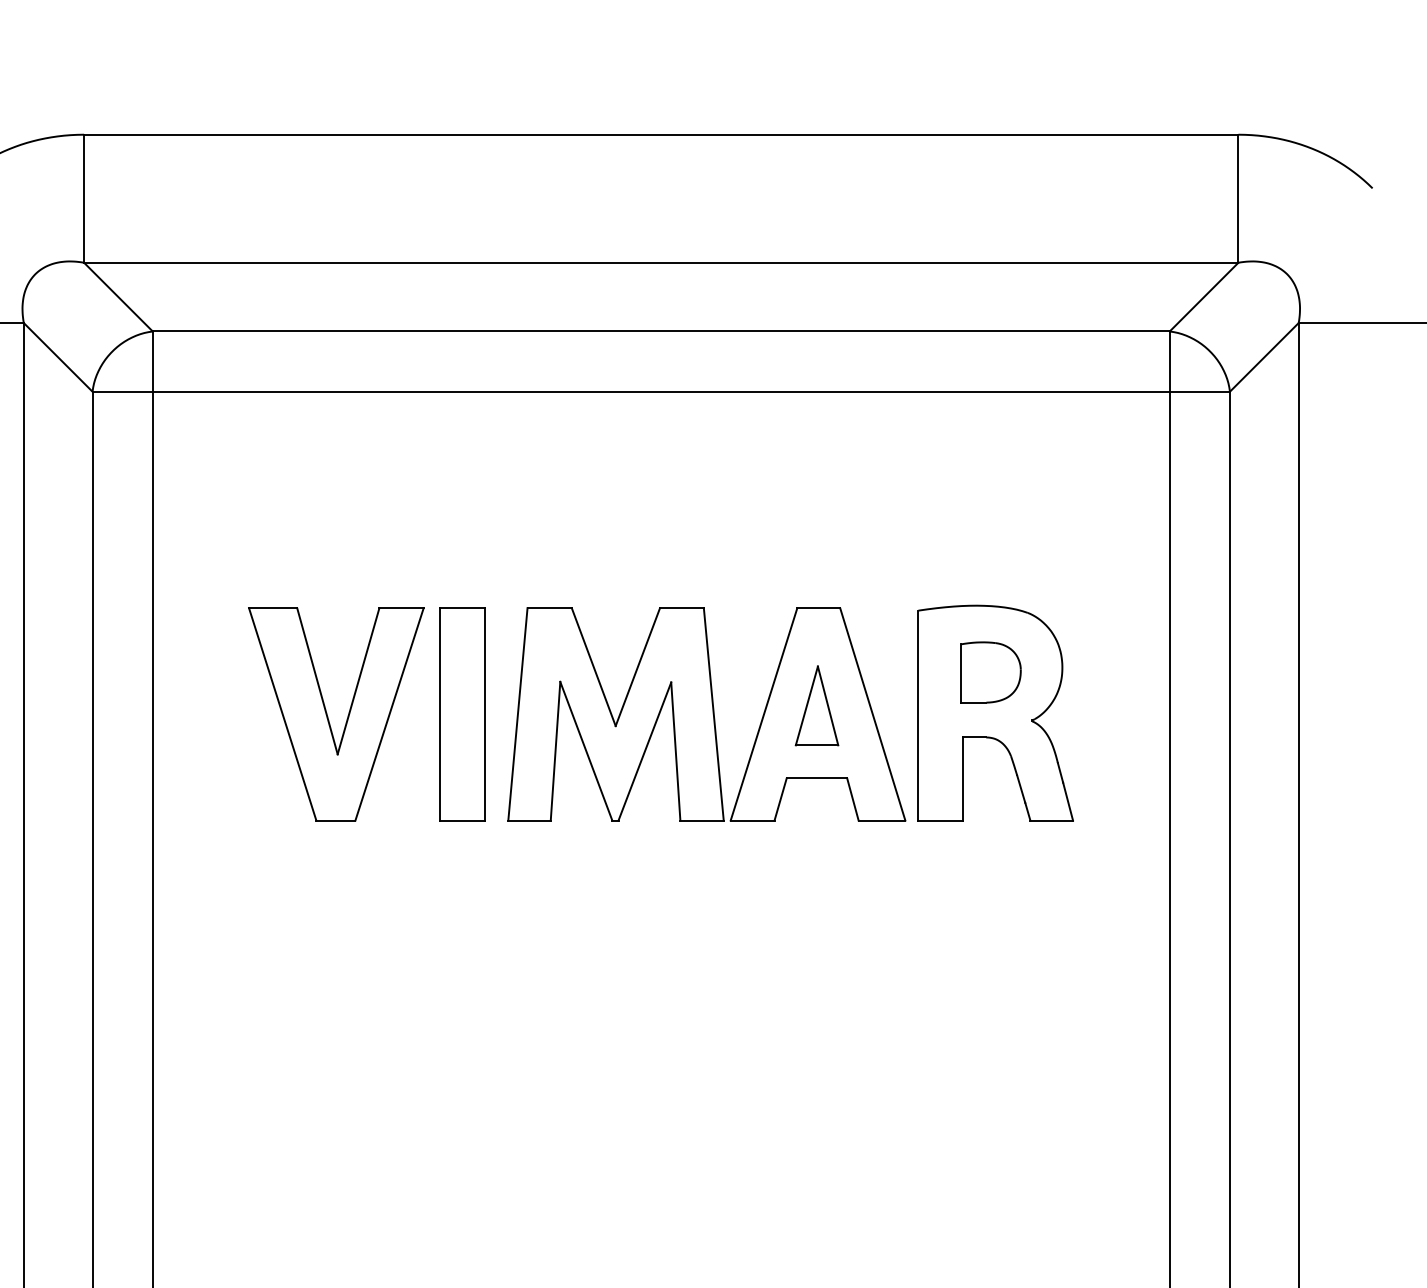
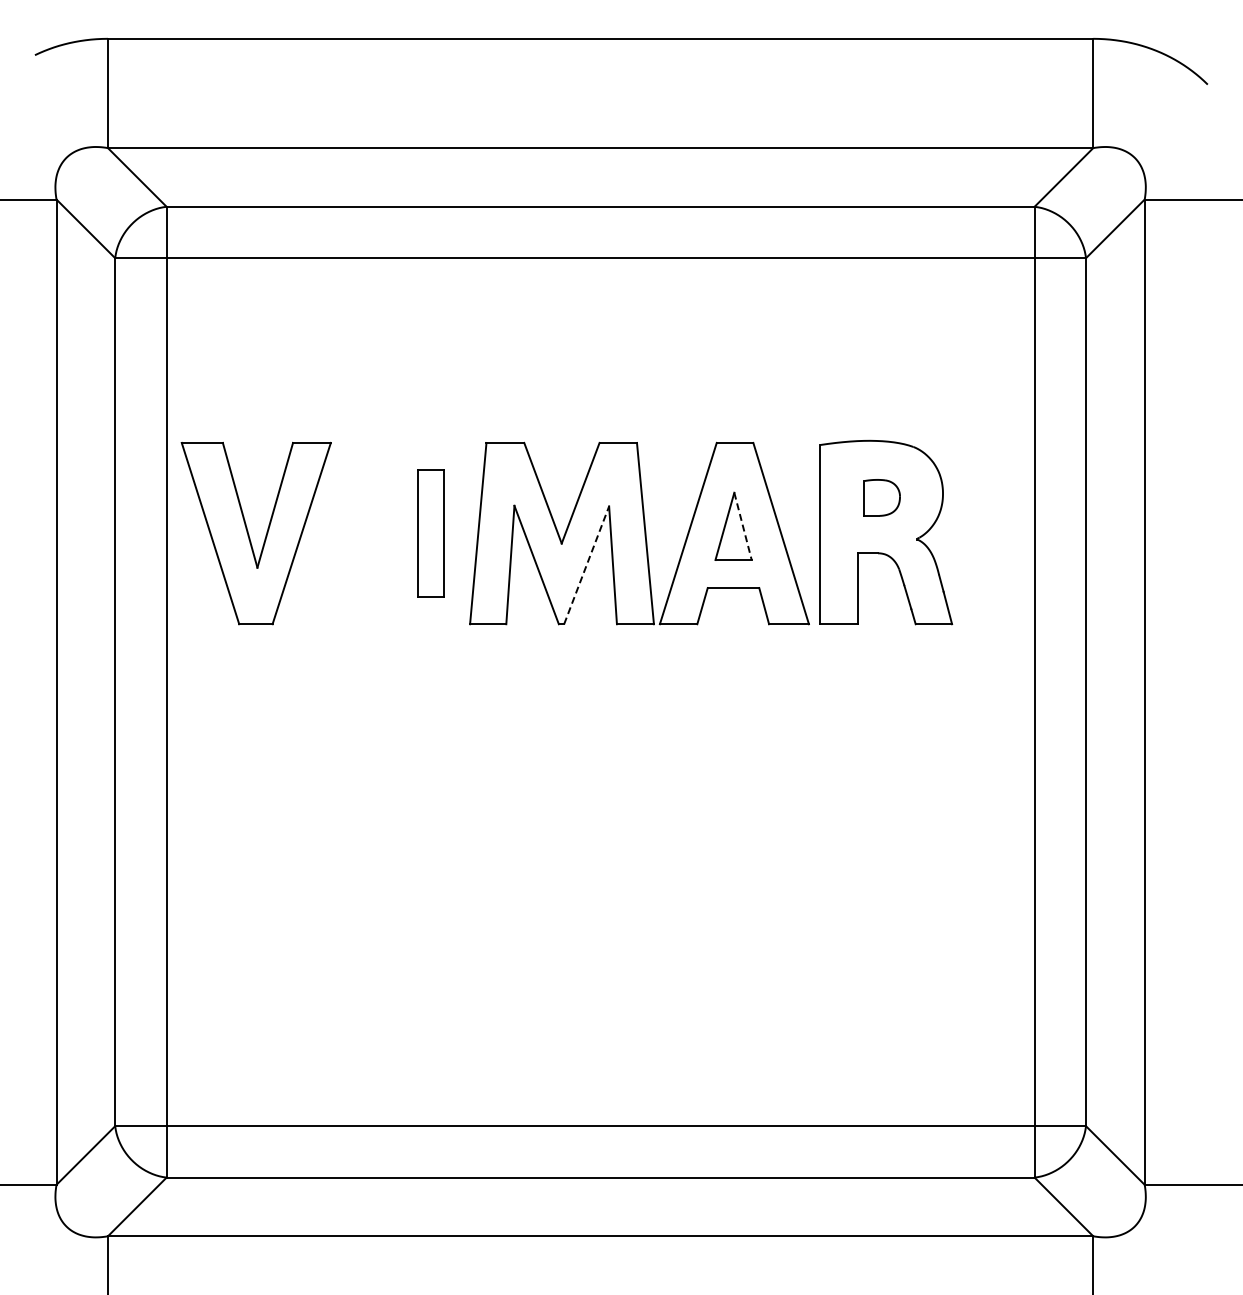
part: (991, 672) -> (882, 497), size x0.7
line: (828, 706) -> (743, 526), solid -> dashed
part: (461, 714) -> (430, 533), size x0.7
part: (328, 715) -> (249, 534), moved
line: (644, 750) -> (586, 564), solid -> dashed

